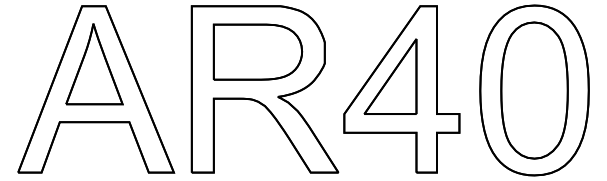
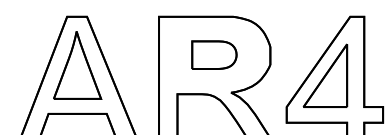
part: (257, 51) -> (214, 54), size x0.6

